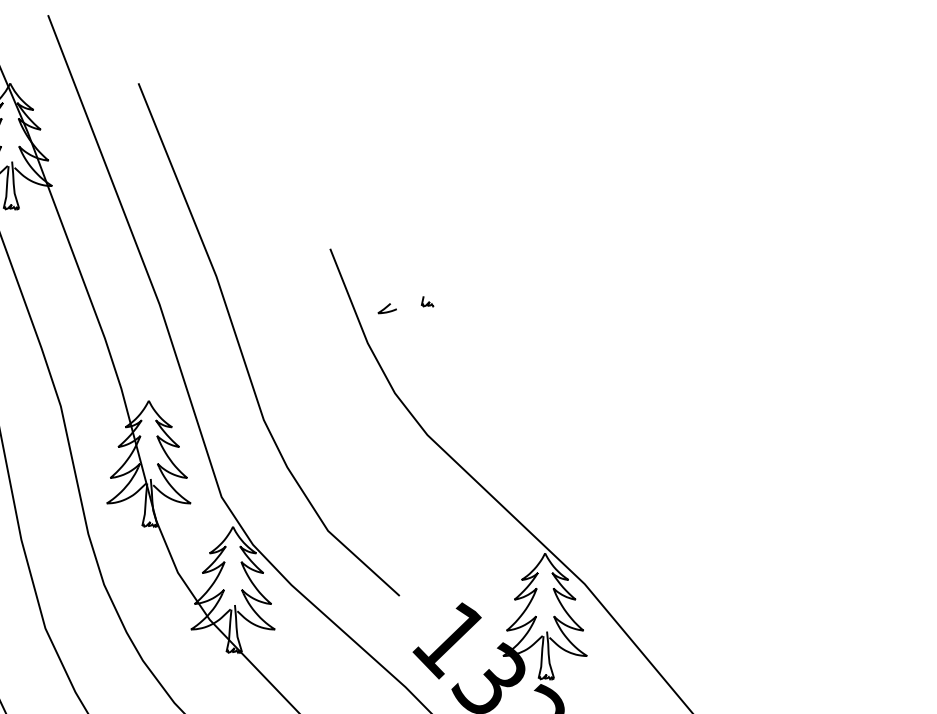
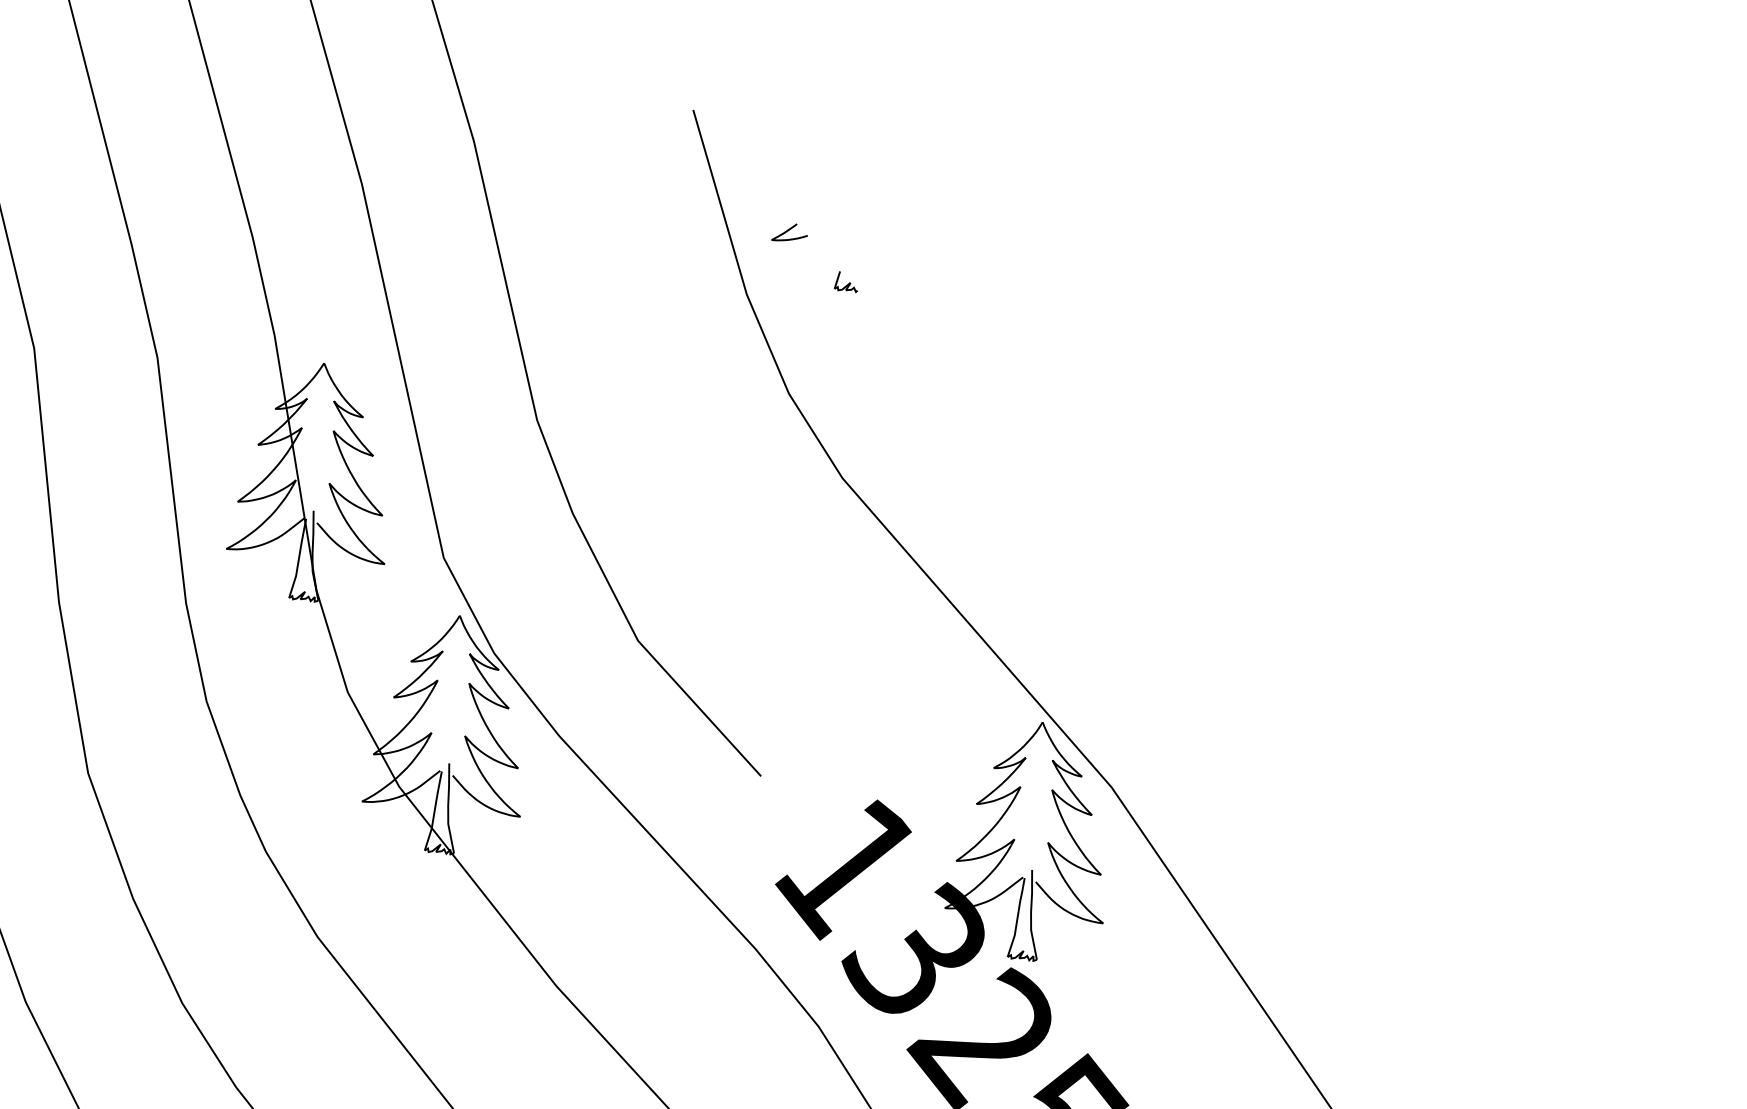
part: (427, 301) -> (846, 281), moved

